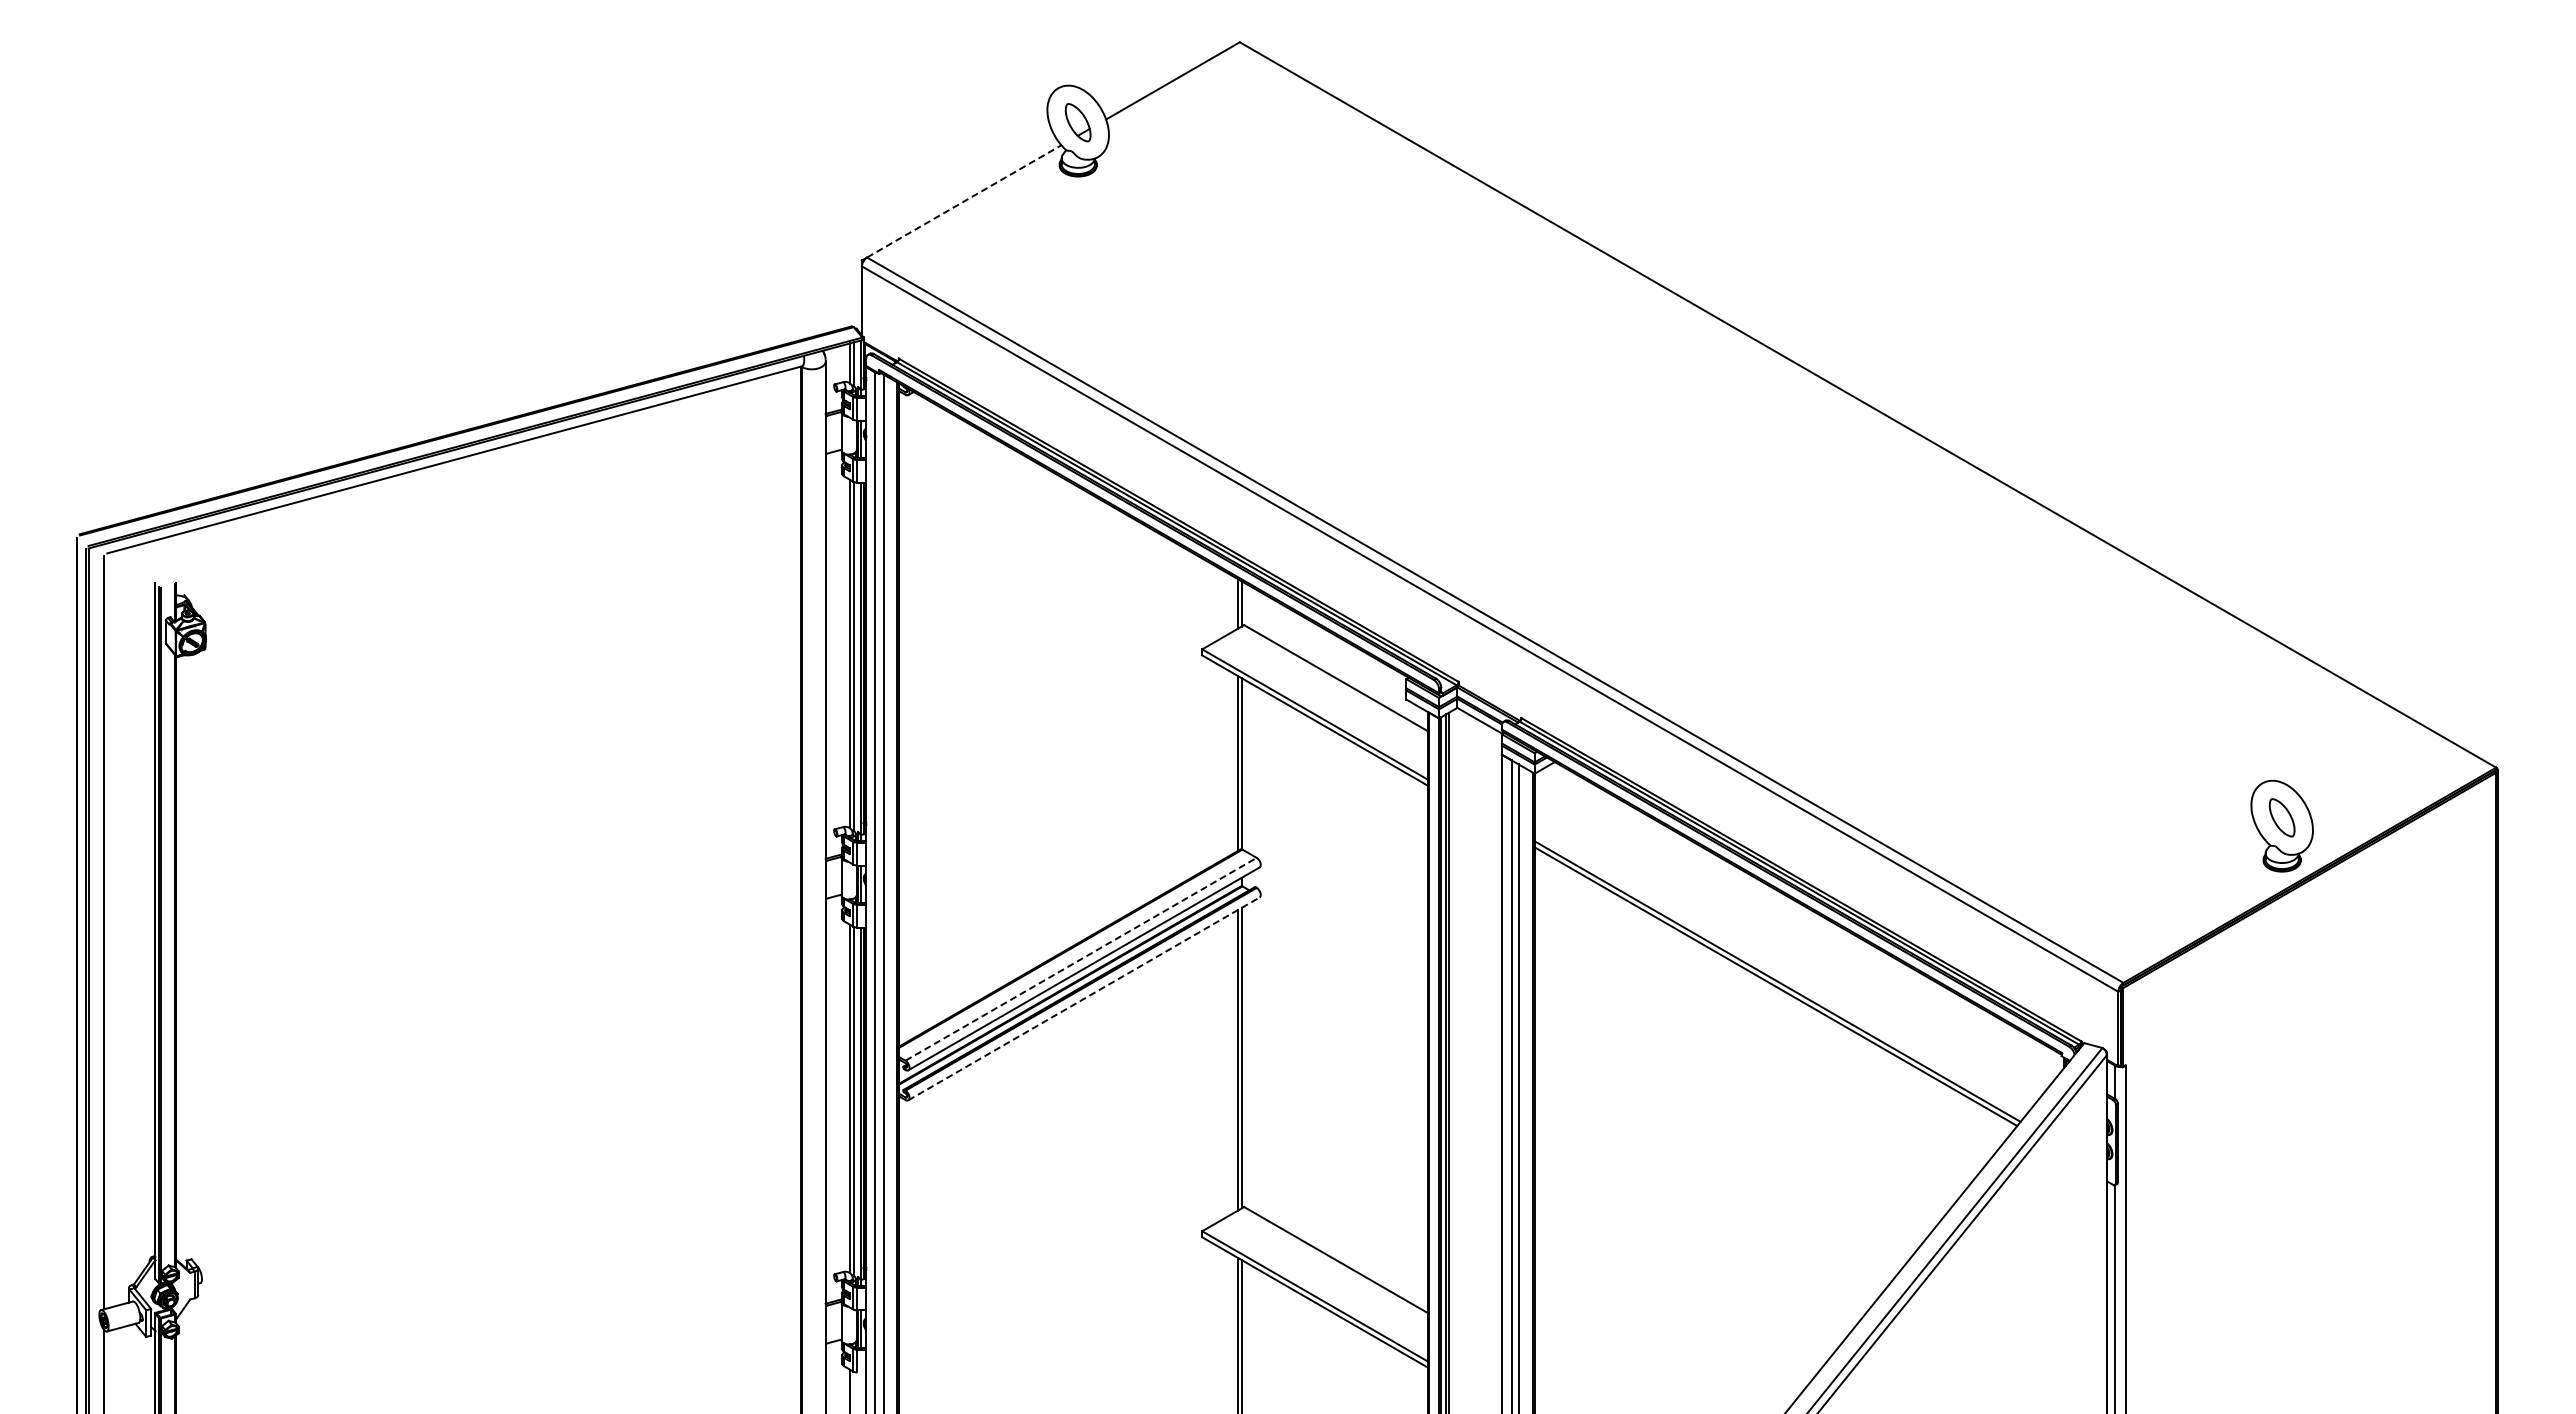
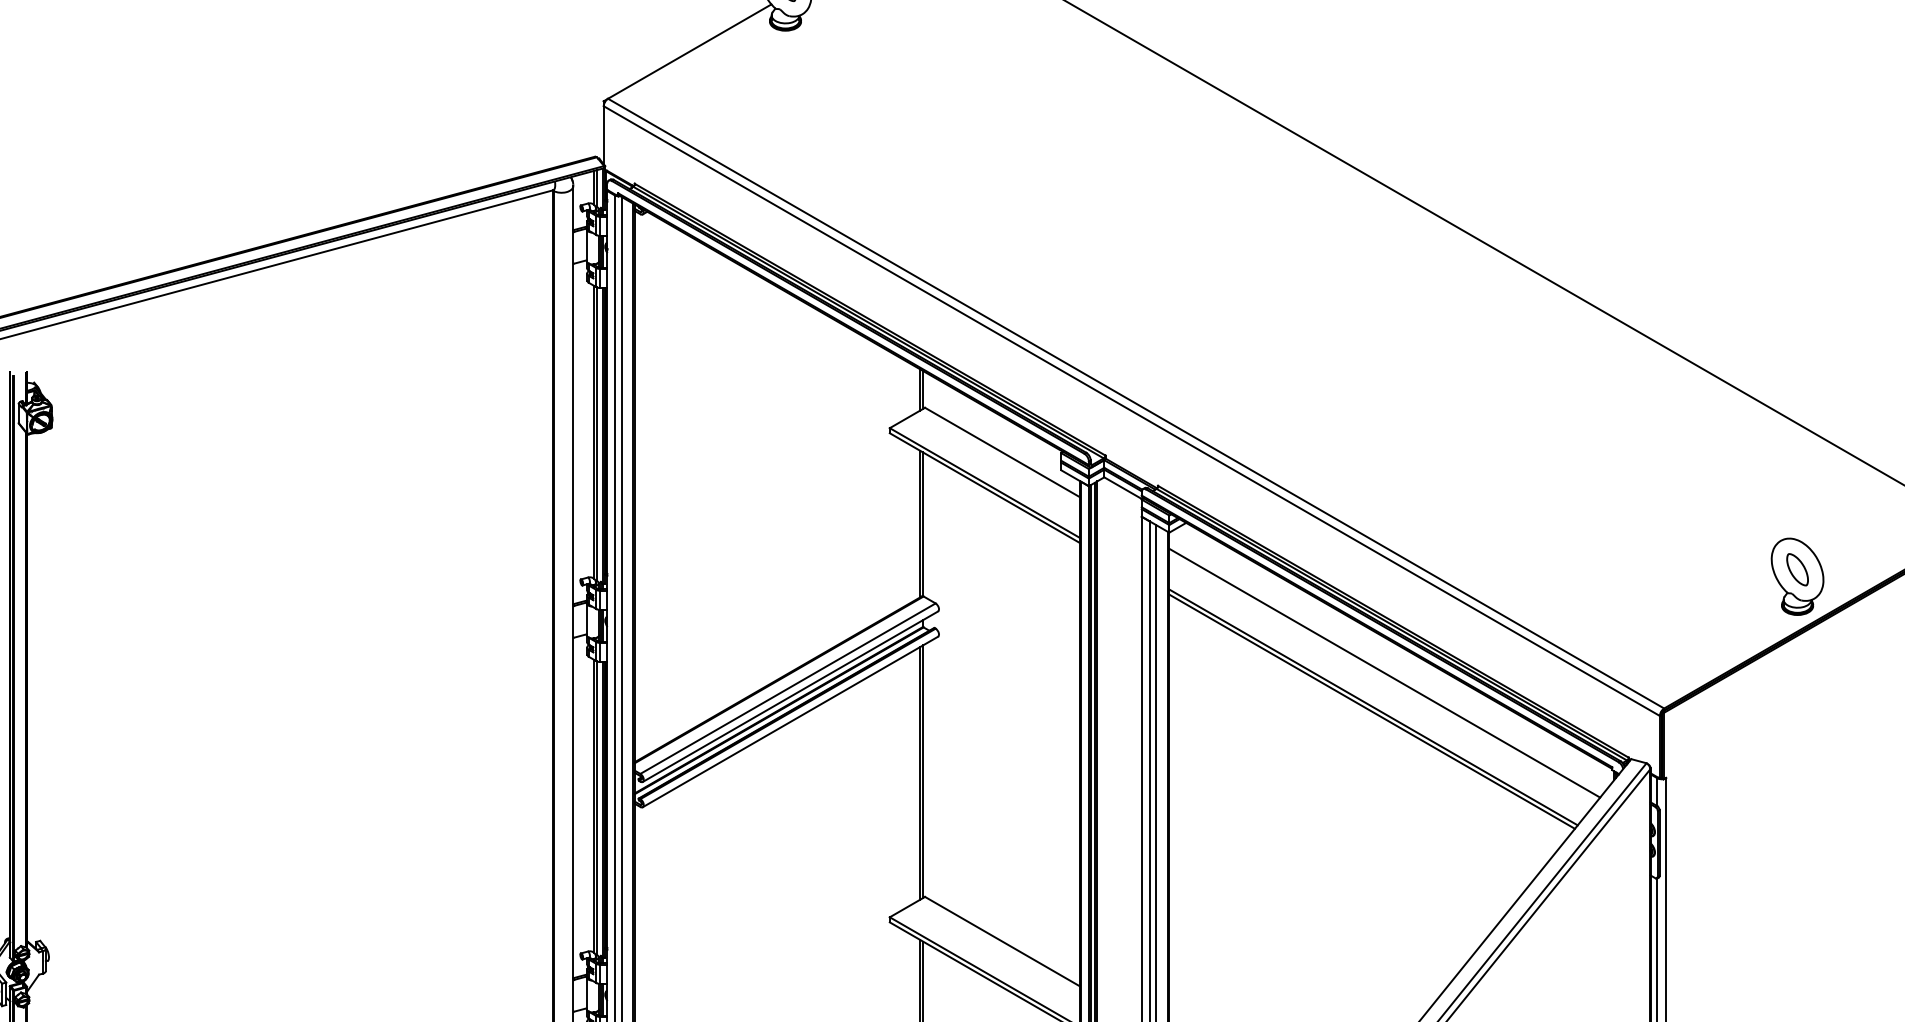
line: (964, 201) -> (689, 51), dashed -> solid
line: (1790, 940) -> (1384, 672), added
line: (1081, 959) -> (788, 688), dashed -> solid
line: (1083, 998) -> (790, 721), dashed -> solid

